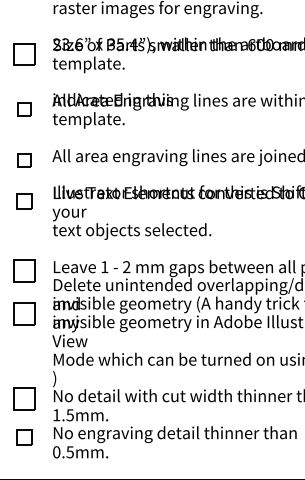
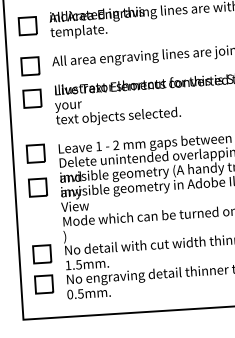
part: (24, 108) -> (27, 25), size x1.67
part: (24, 159) -> (30, 65), size x1.67
part: (24, 201) -> (32, 98), size x1.43
part: (24, 436) -> (44, 283), size x1.43

